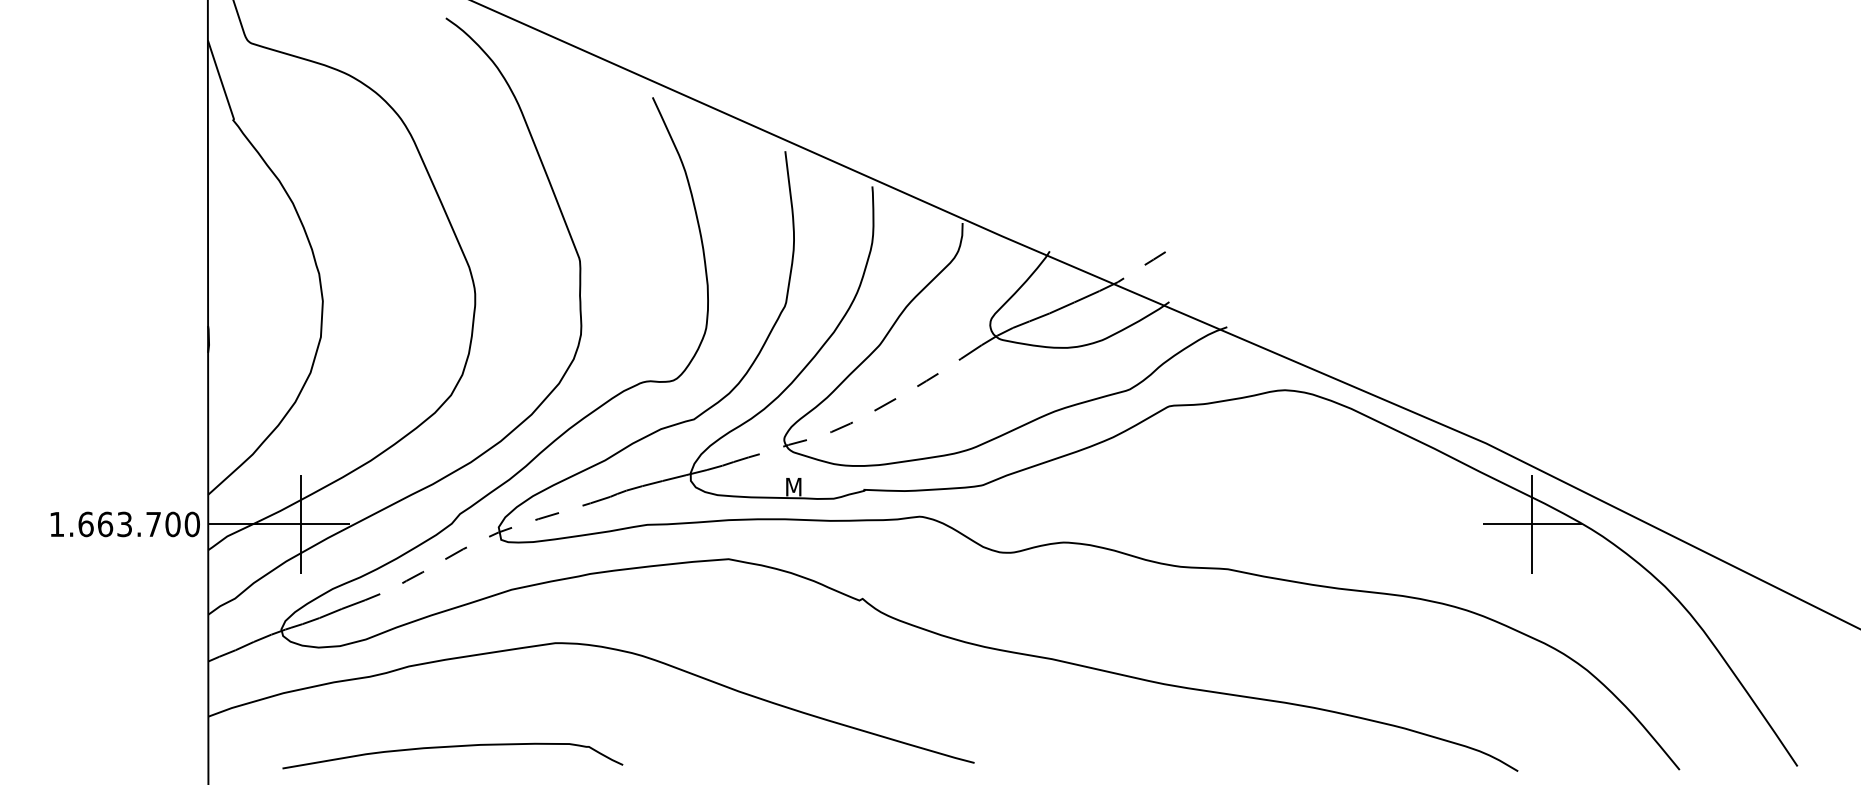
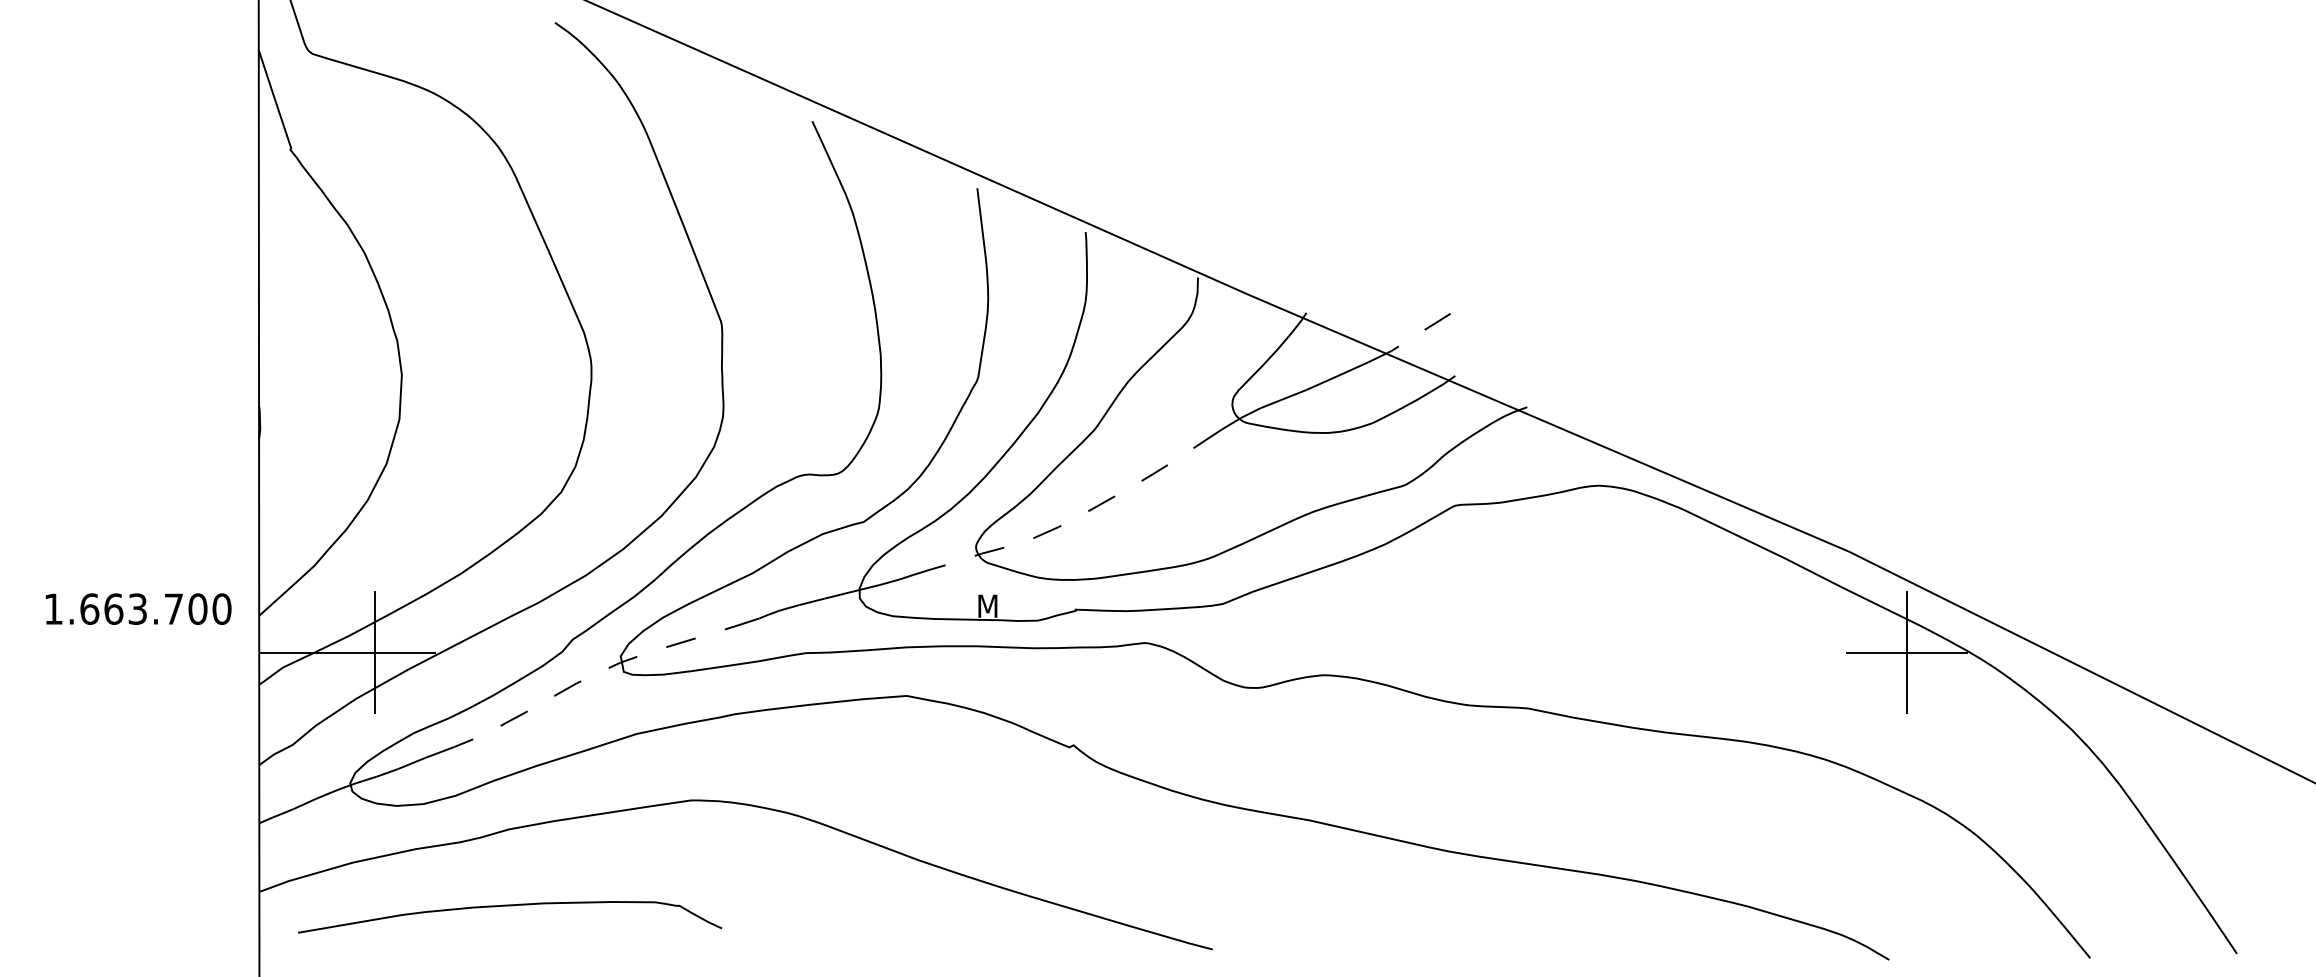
text: (124, 524) -> (137, 609), moved
curve: (452, 747) -> (509, 906), moved

